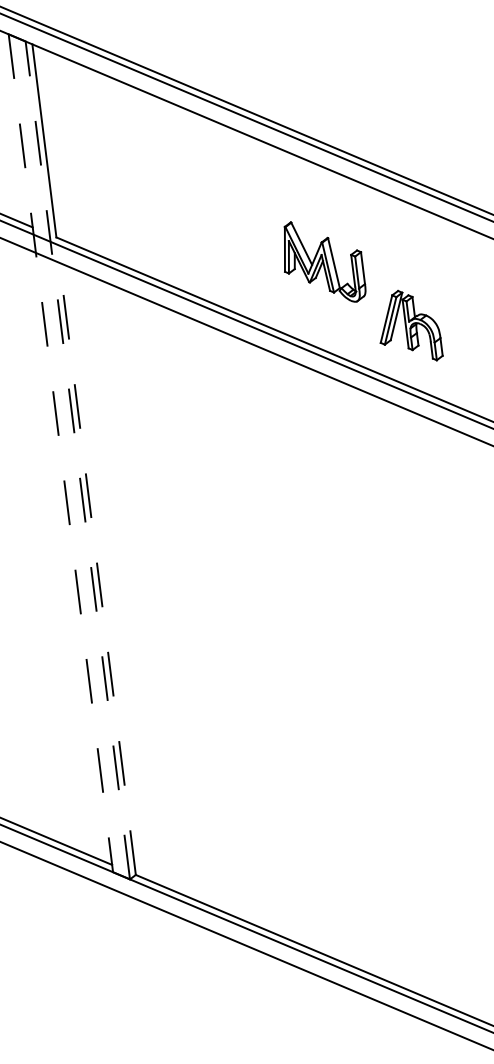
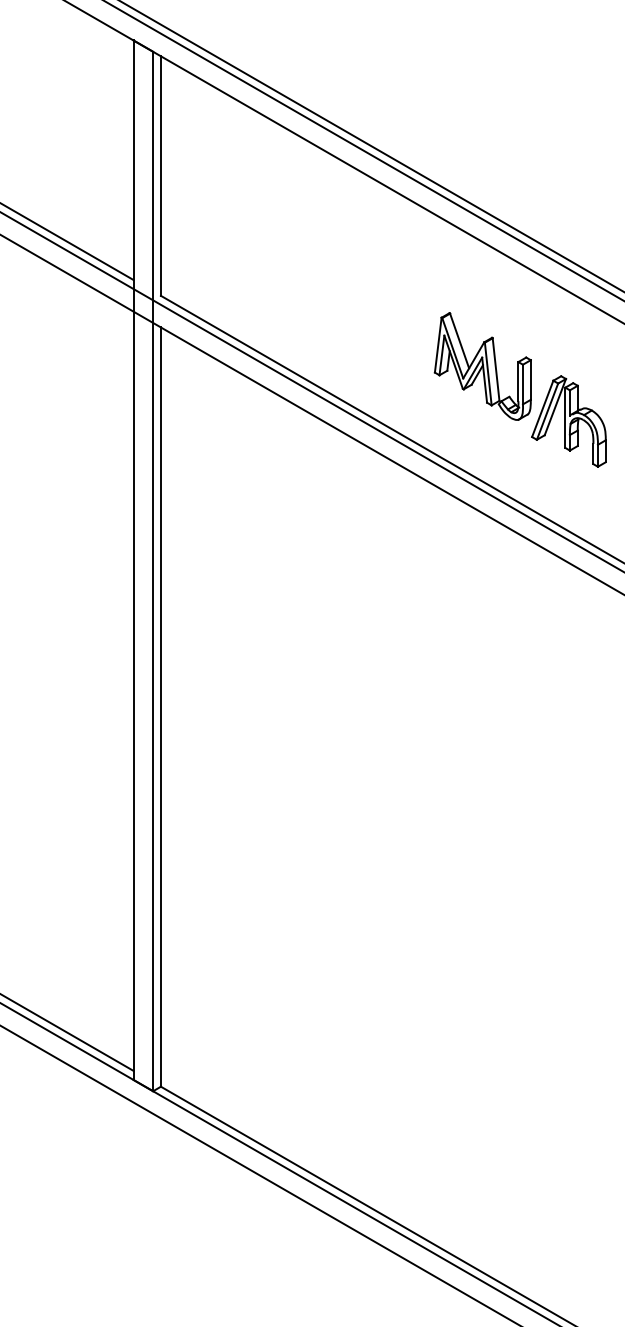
part: (408, 326) -> (568, 421), moved
line: (60, 453) -> (133, 560), dashed -> solid
line: (78, 460) -> (153, 571), dashed -> solid
line: (97, 569) -> (160, 707), dashed -> solid

